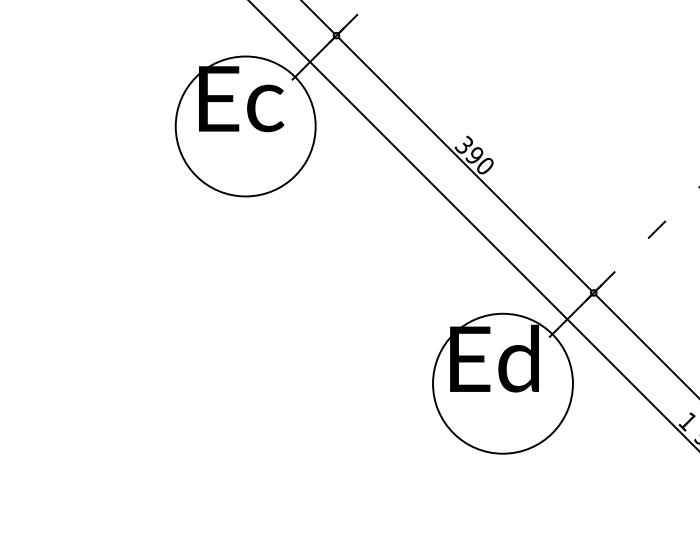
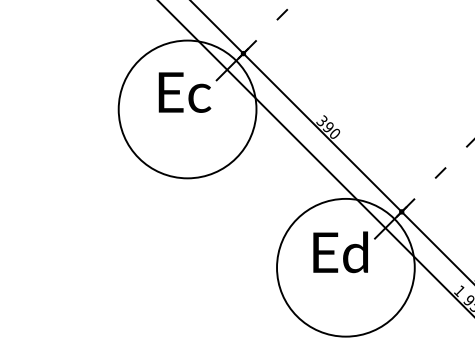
circle: (245, 126) -> (187, 109), size x1.6
circle: (502, 383) -> (345, 267), size x1.6

